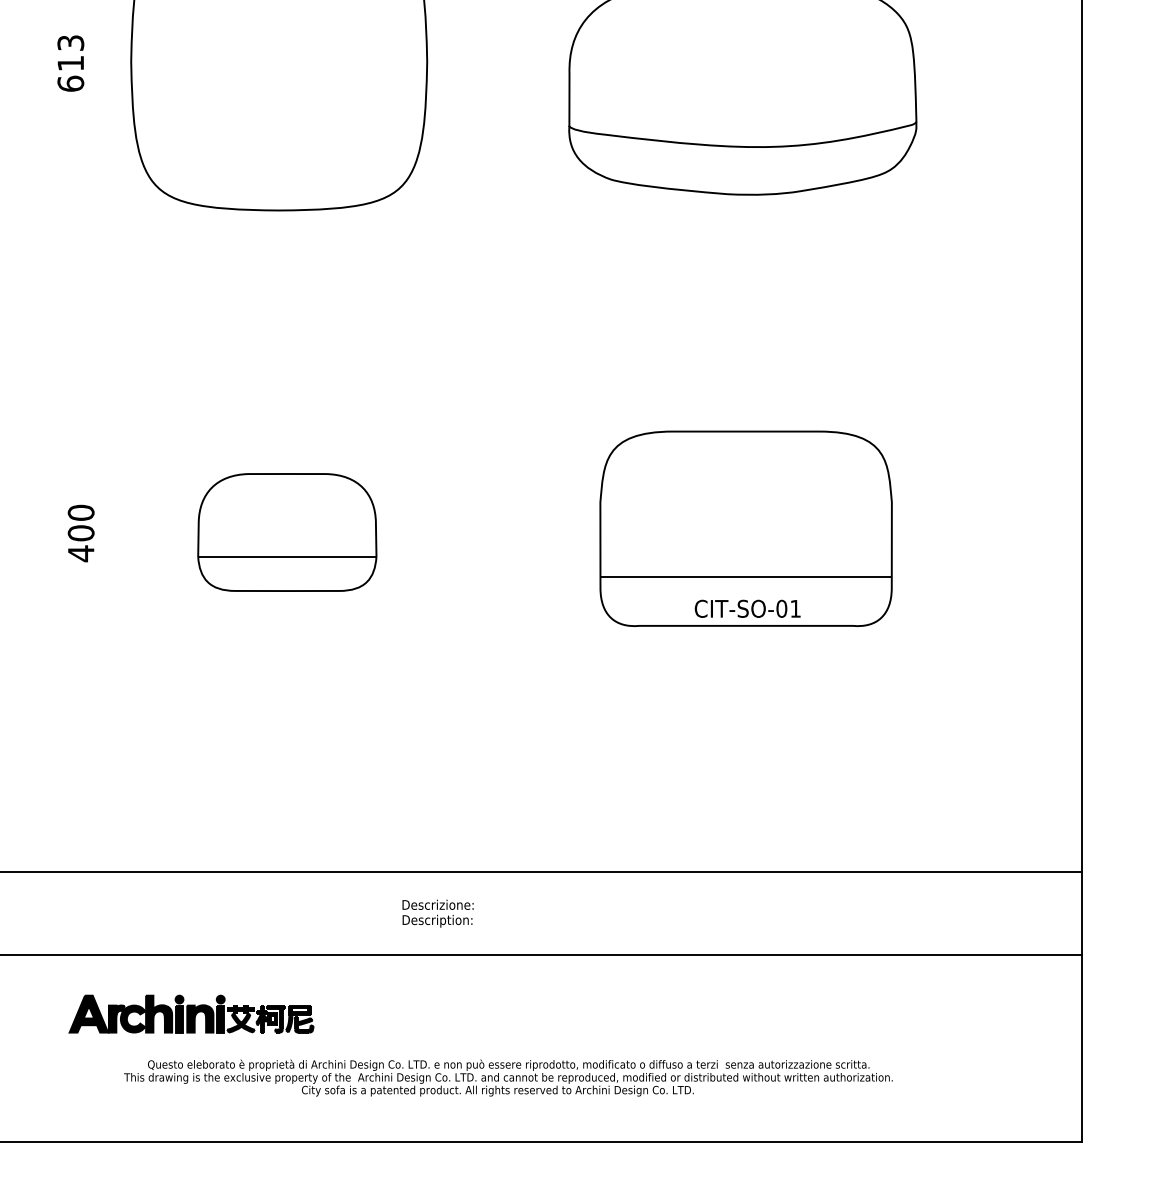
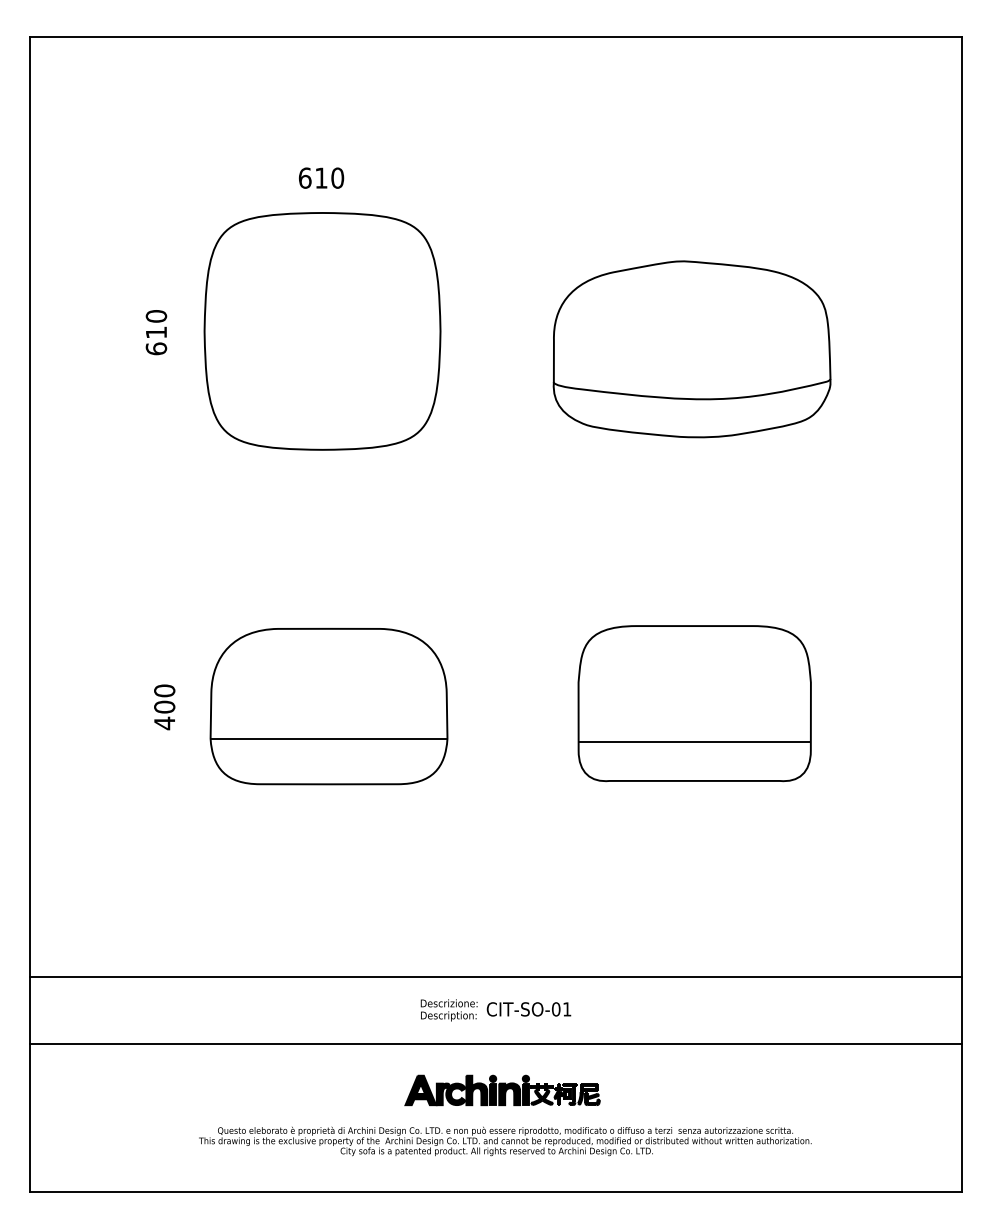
text: (70, 43) -> (156, 316), 613 -> 610
part: (286, 532) -> (328, 706), size x1.67
text: (747, 608) -> (528, 1009), moved
part: (191, 1014) -> (502, 1090), moved

